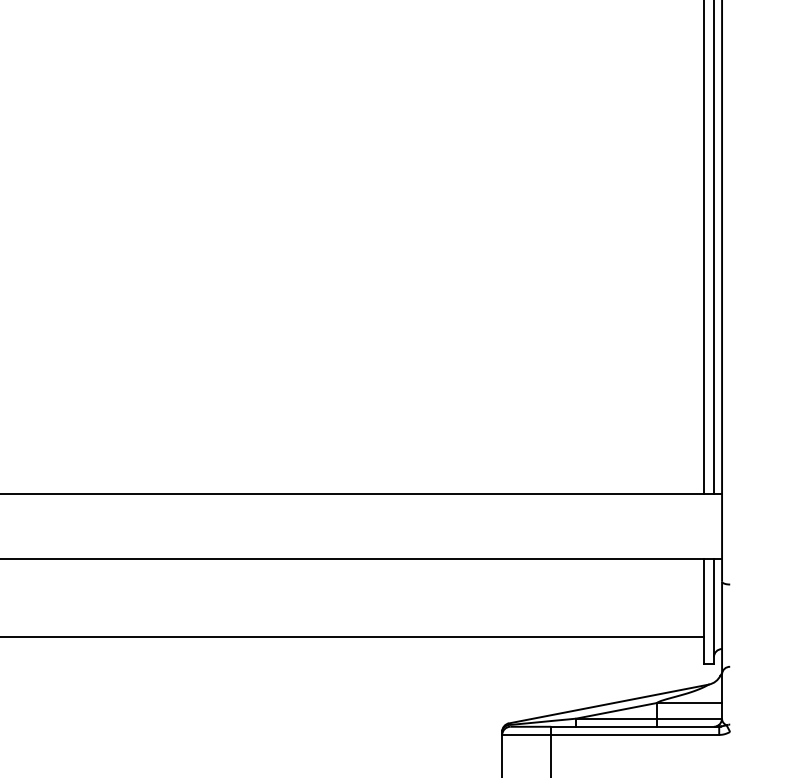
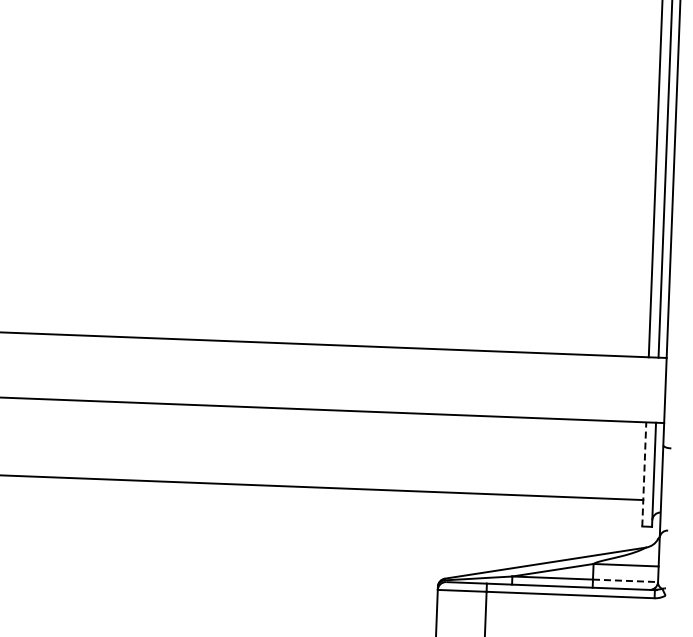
line: (704, 611) -> (644, 474), solid -> dashed
line: (689, 718) -> (625, 580), solid -> dashed

